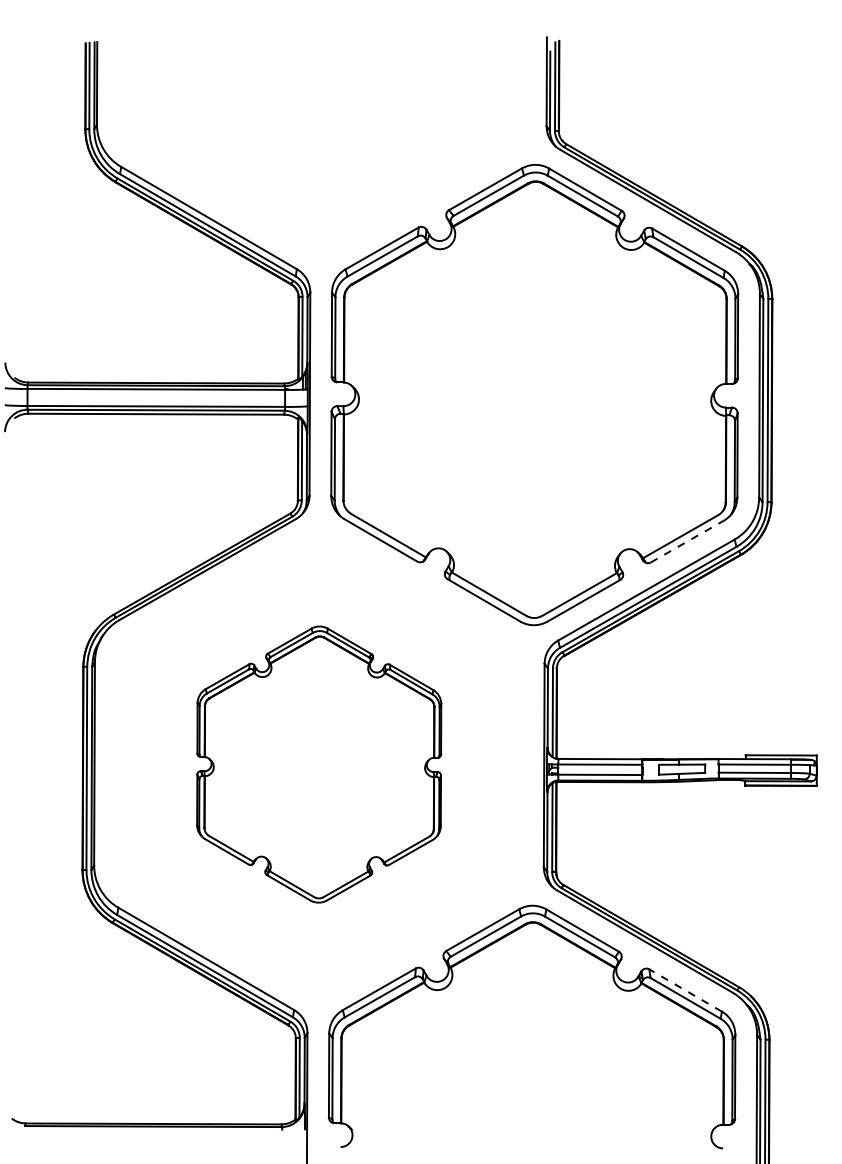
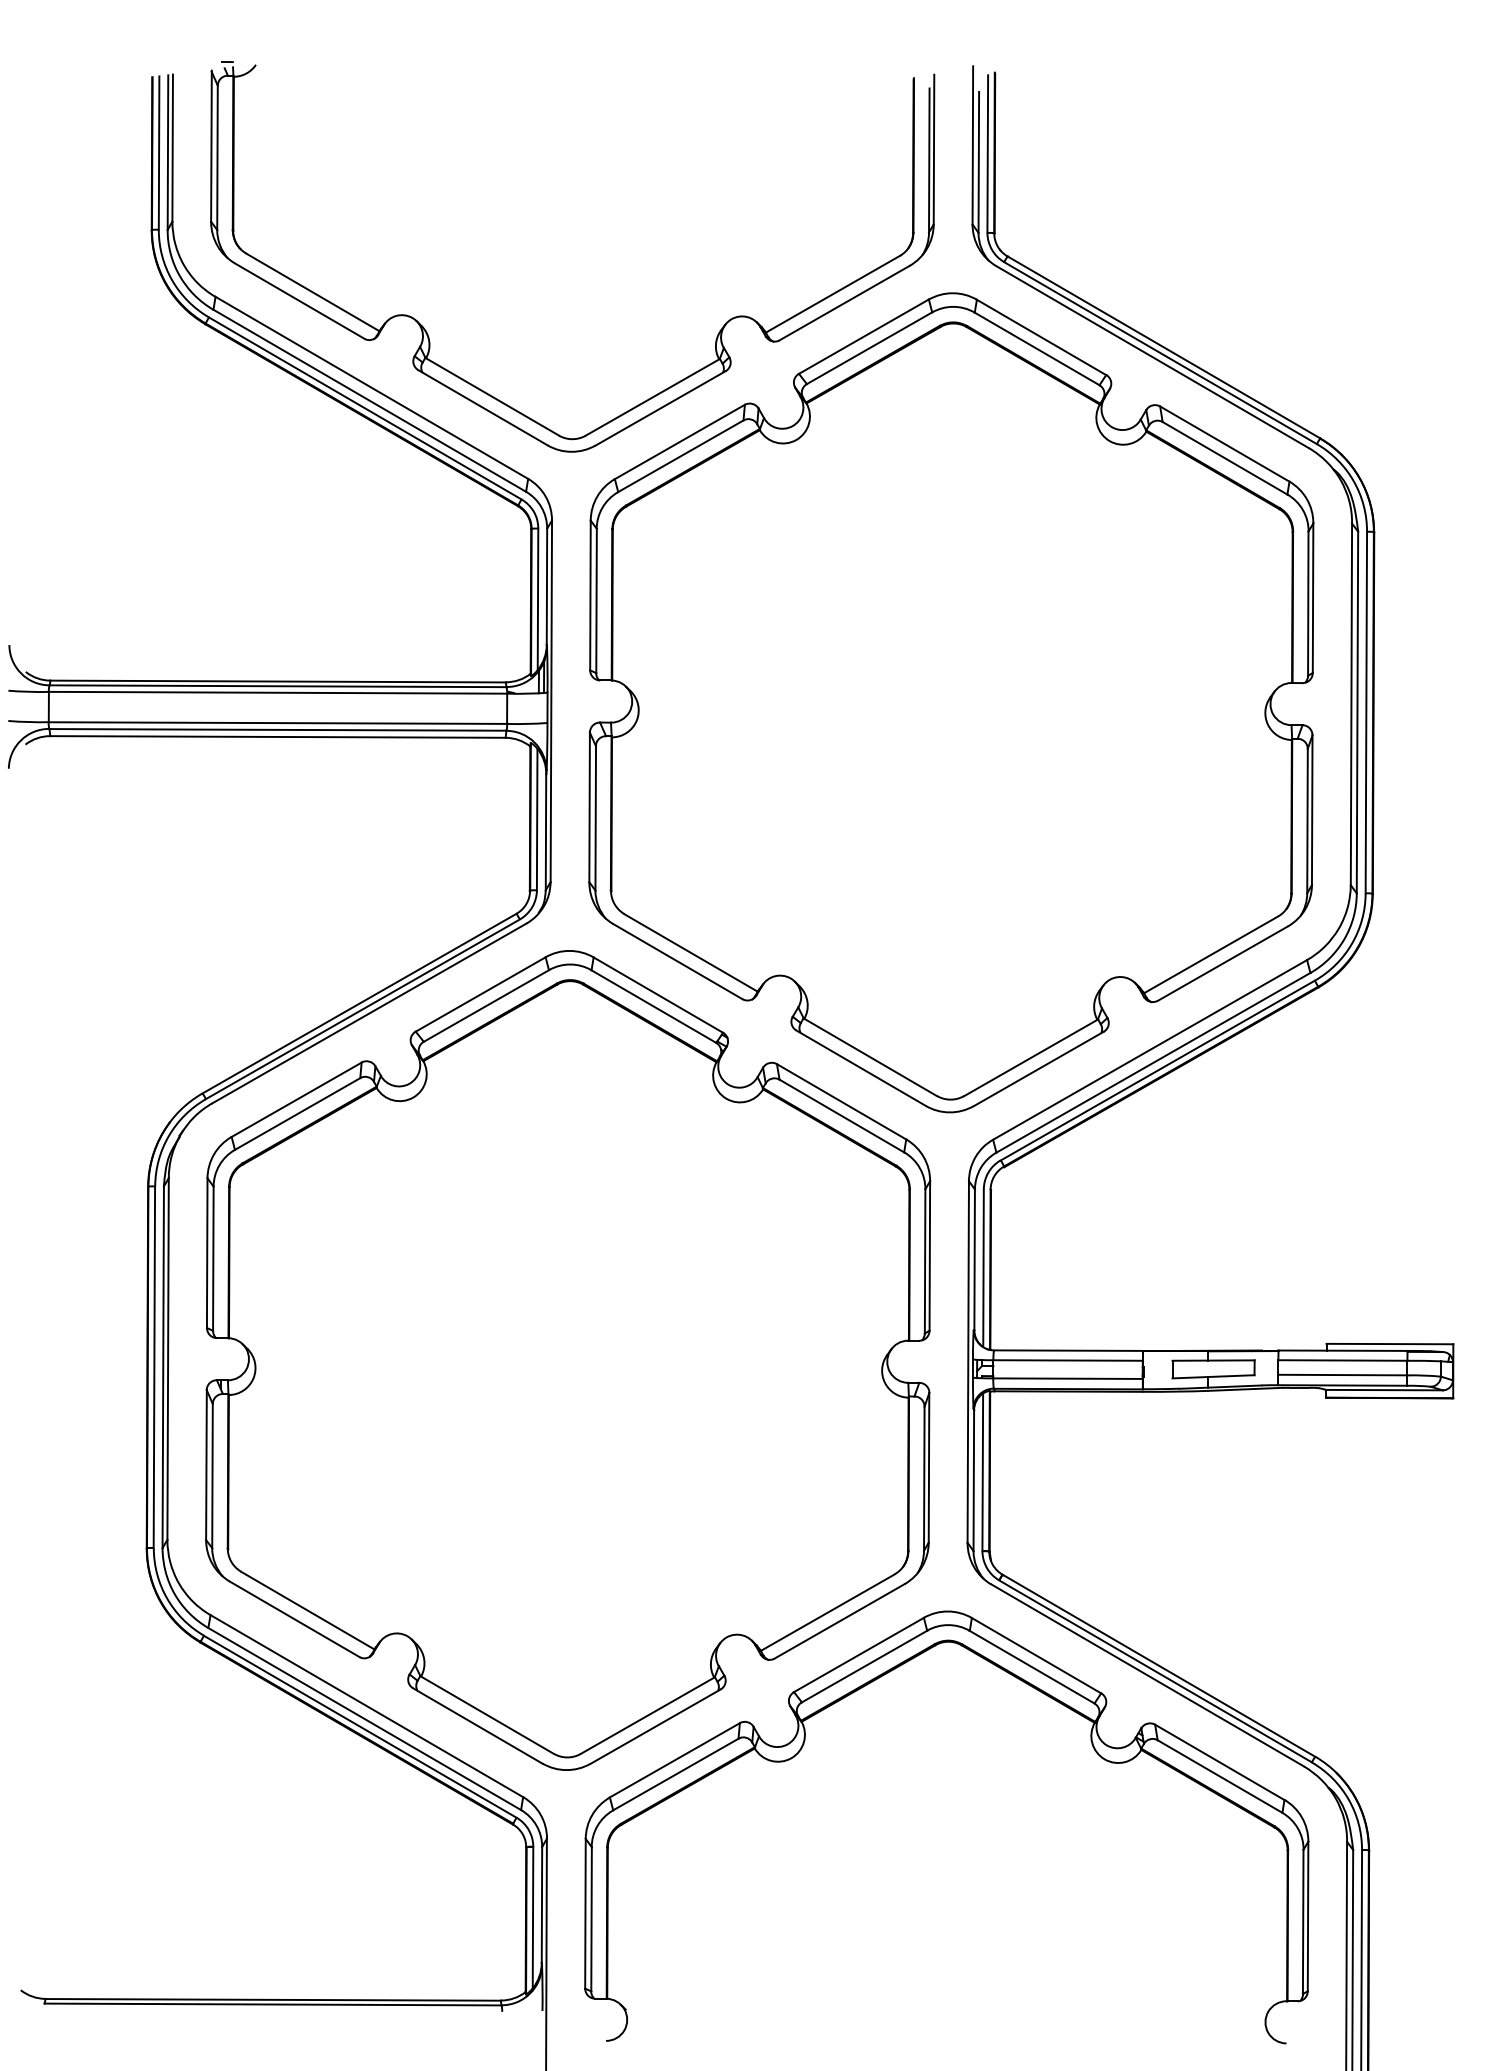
part: (276, 221) -> (491, 394), added
line: (687, 541) -> (1223, 963), dashed -> solid
part: (318, 764) -> (566, 1360), size x1.67
line: (685, 990) -> (1219, 1762), dashed -> solid

